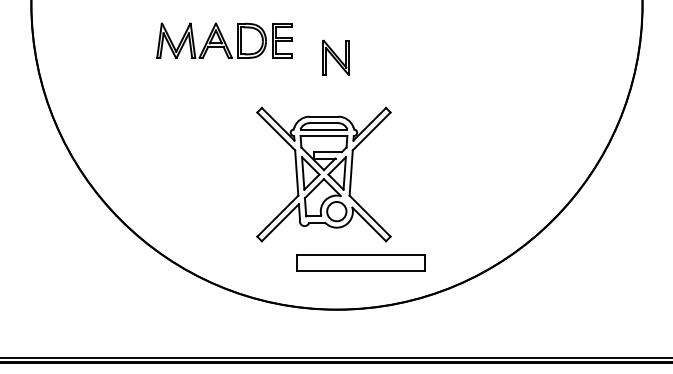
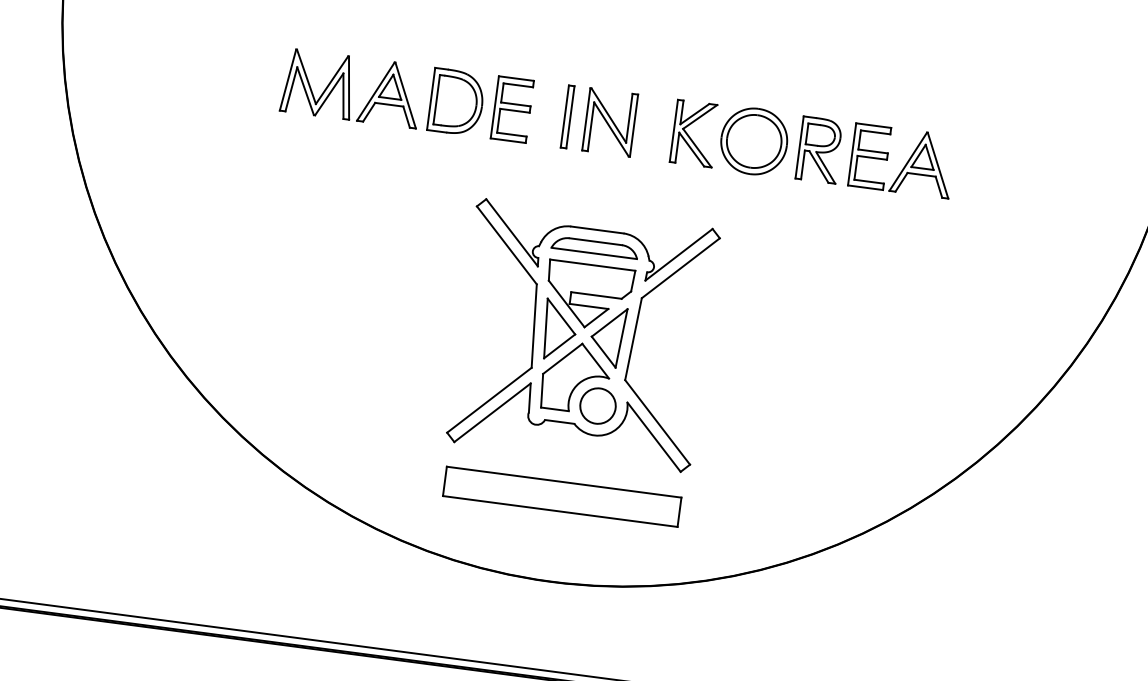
part: (224, 40) -> (406, 95), moved
line: (311, 57) -> (565, 115), added
part: (447, 57) -> (813, 148), added
part: (323, 174) -> (582, 335), moved
part: (360, 262) -> (561, 495), moved

